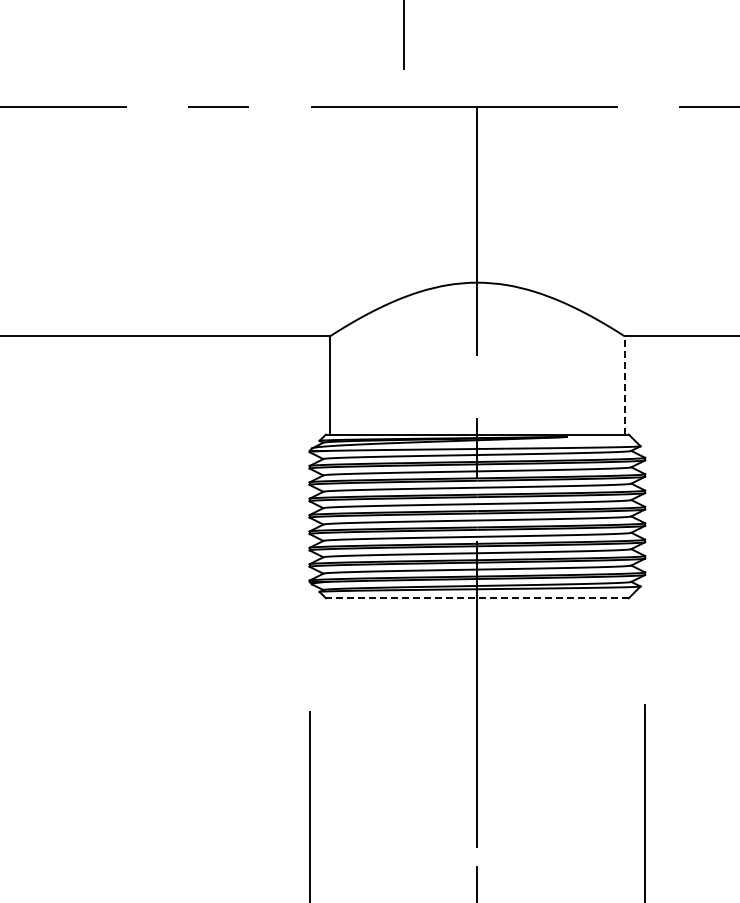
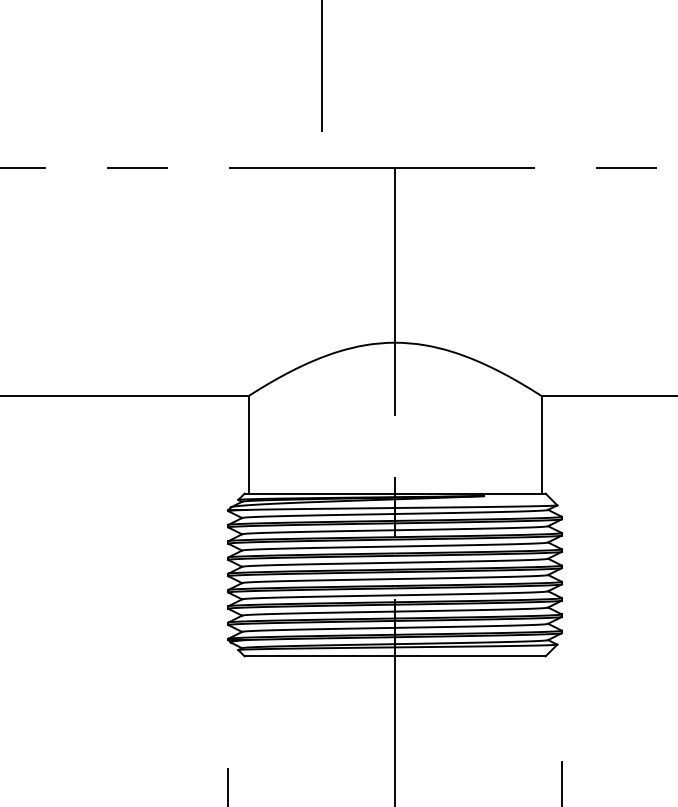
line: (624, 384) -> (541, 443), dashed -> solid
line: (476, 598) -> (394, 656), dashed -> solid

